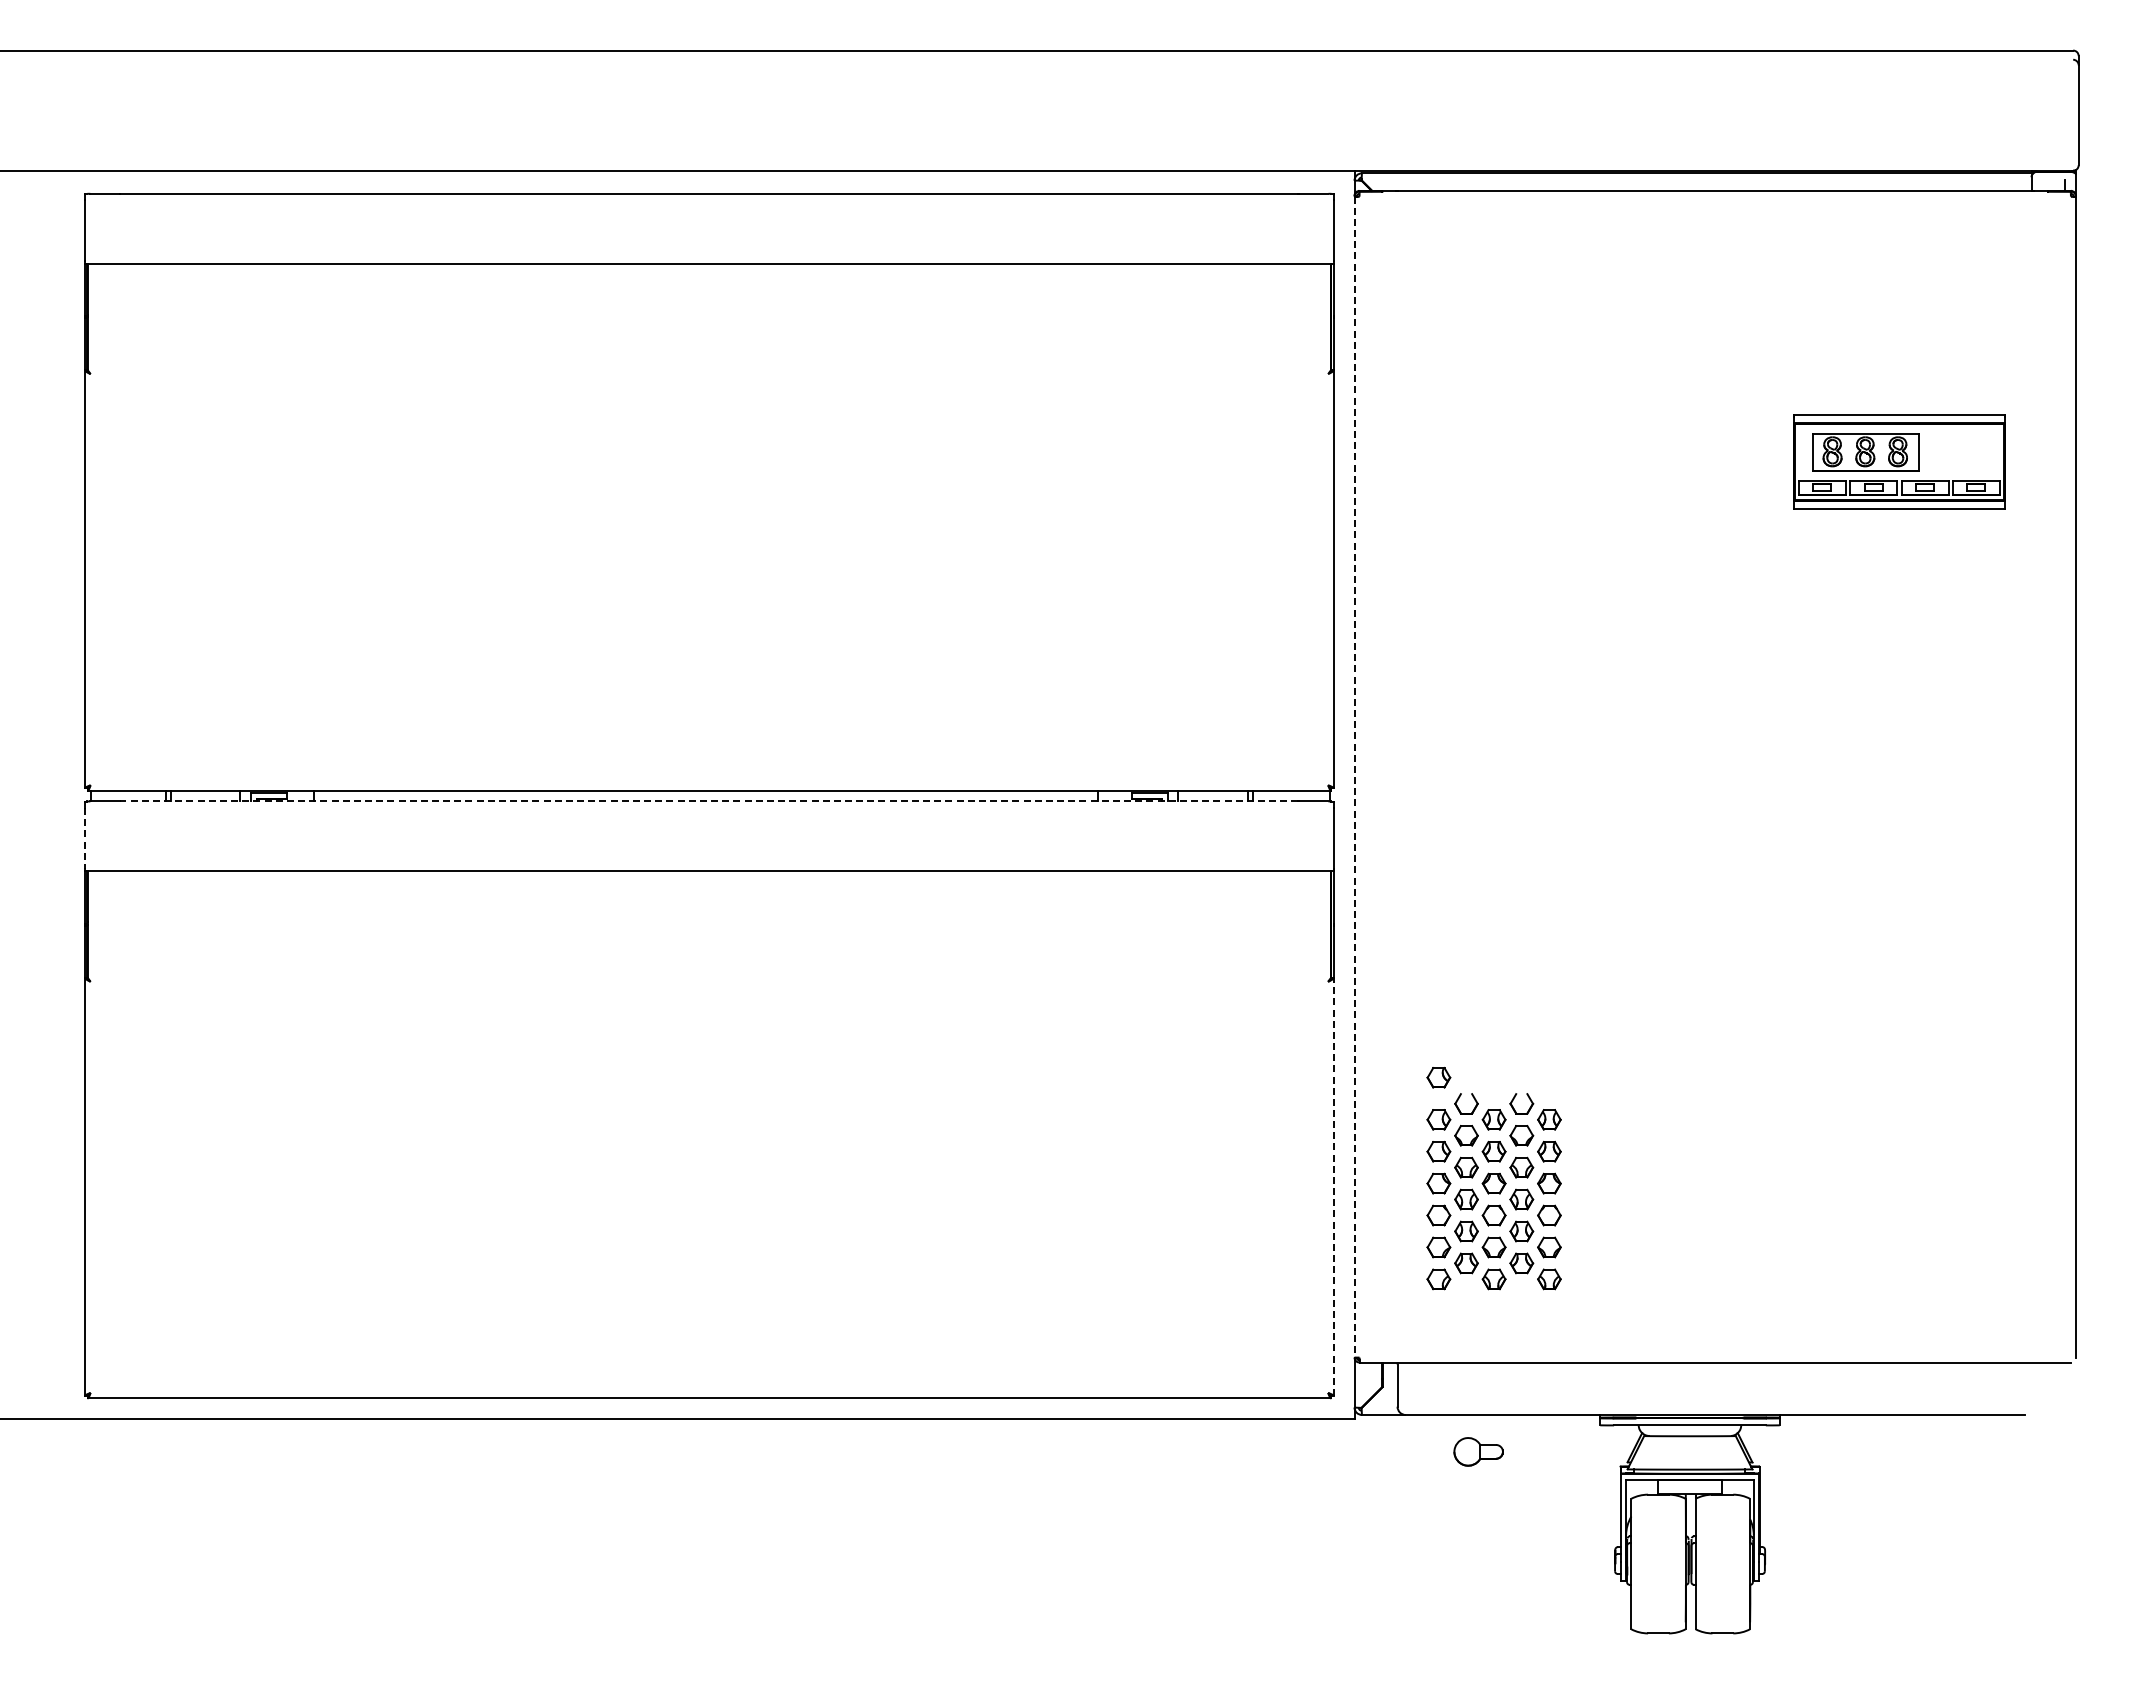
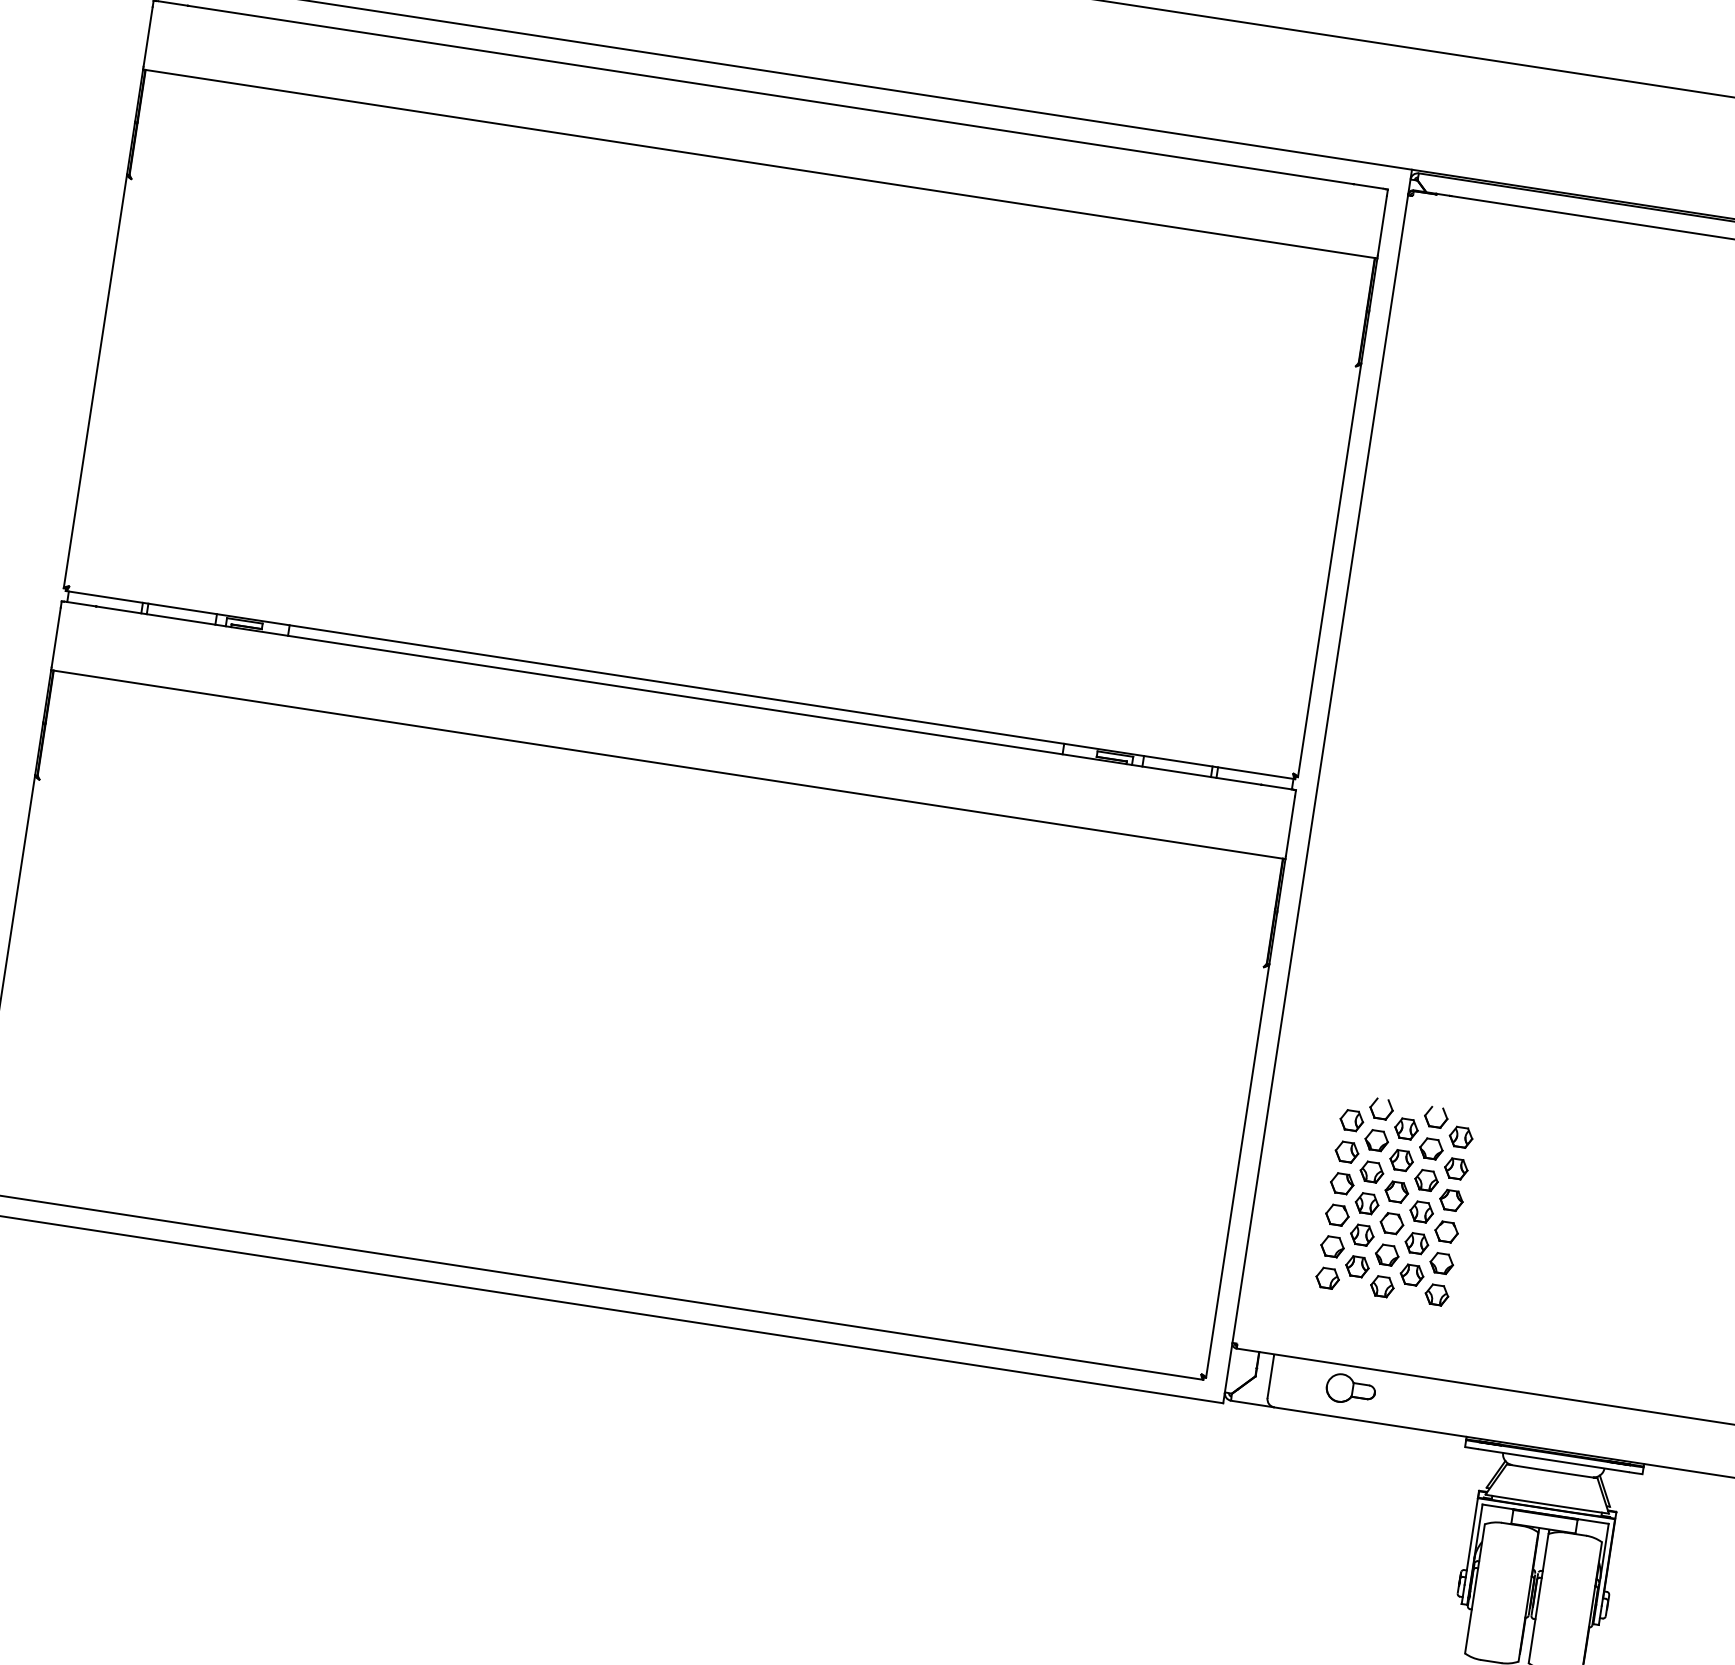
line: (1354, 777) -> (1320, 769), dashed -> solid
line: (708, 801) -> (678, 695), dashed -> solid
line: (85, 838) -> (56, 637), dashed -> solid
part: (1438, 1077) -> (1357, 1078), removed
line: (1333, 1186) -> (1237, 1170), dashed -> solid
part: (1478, 1451) -> (1350, 1389), moved

